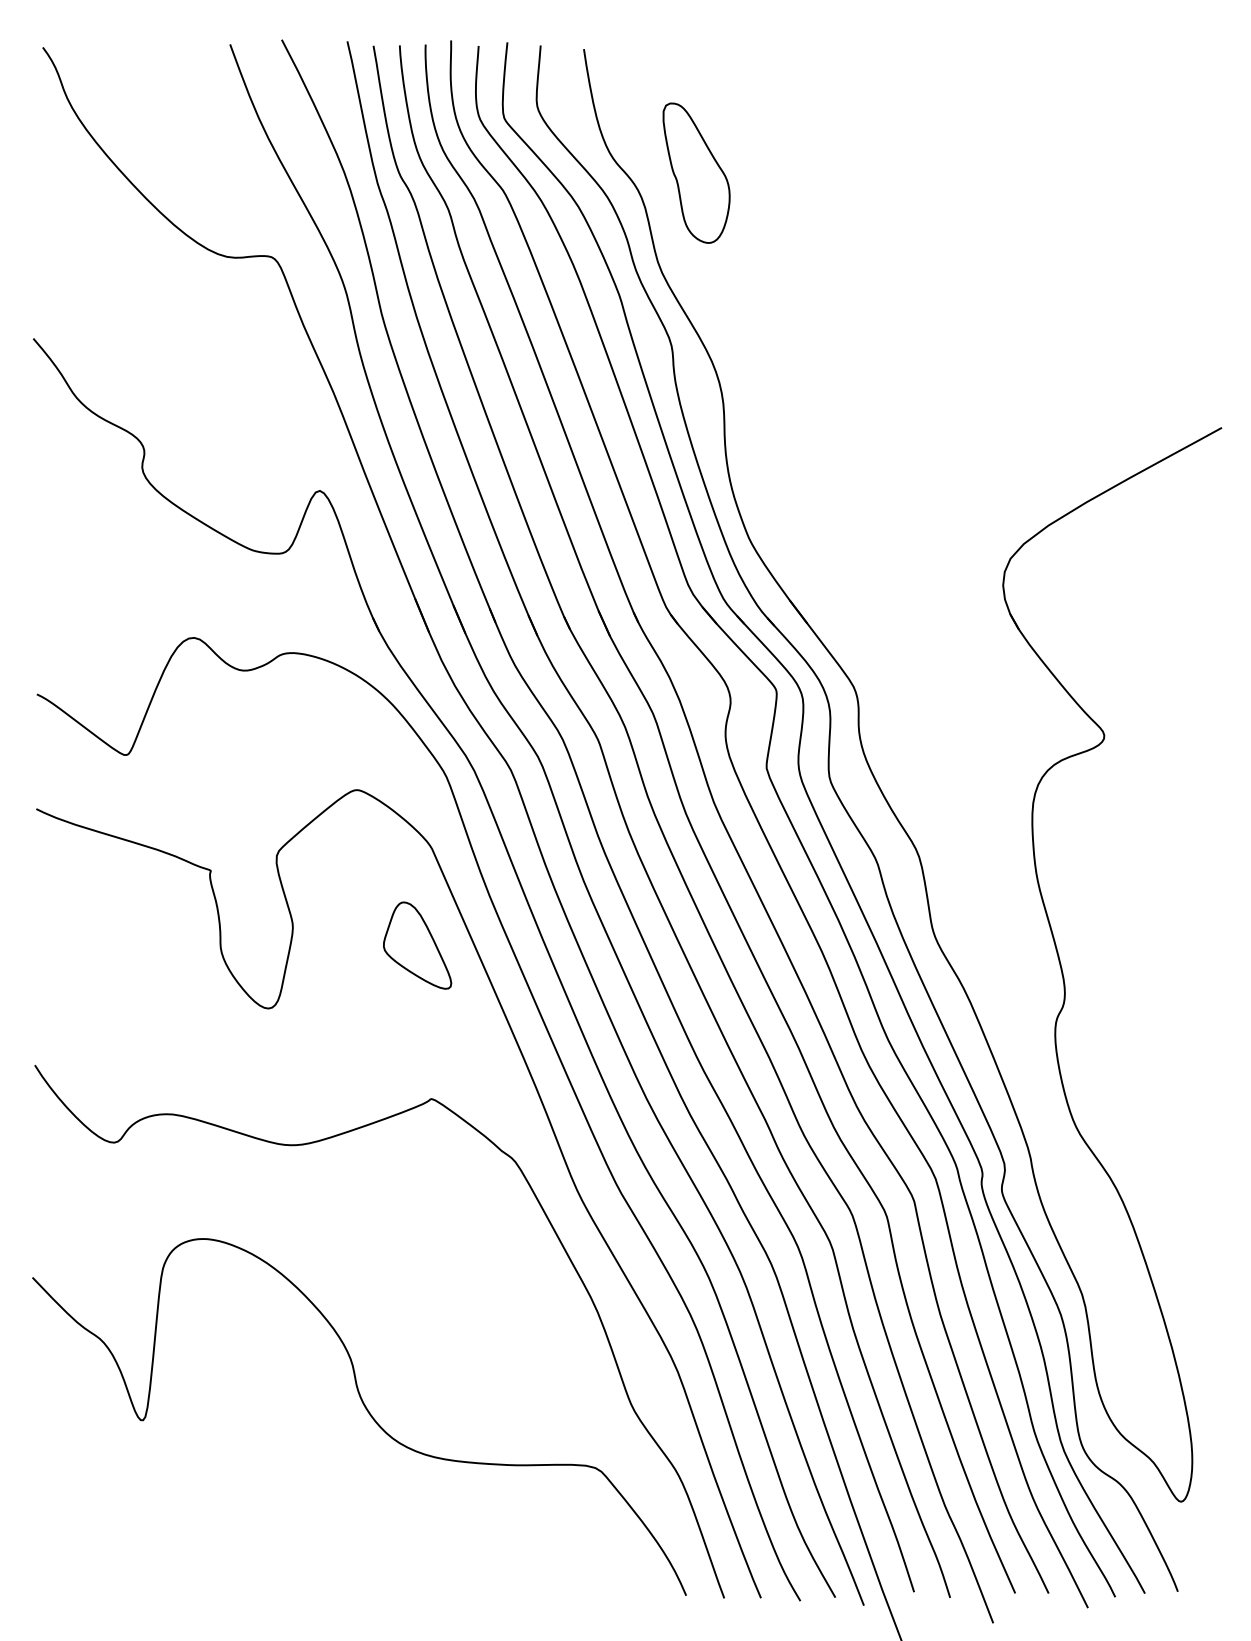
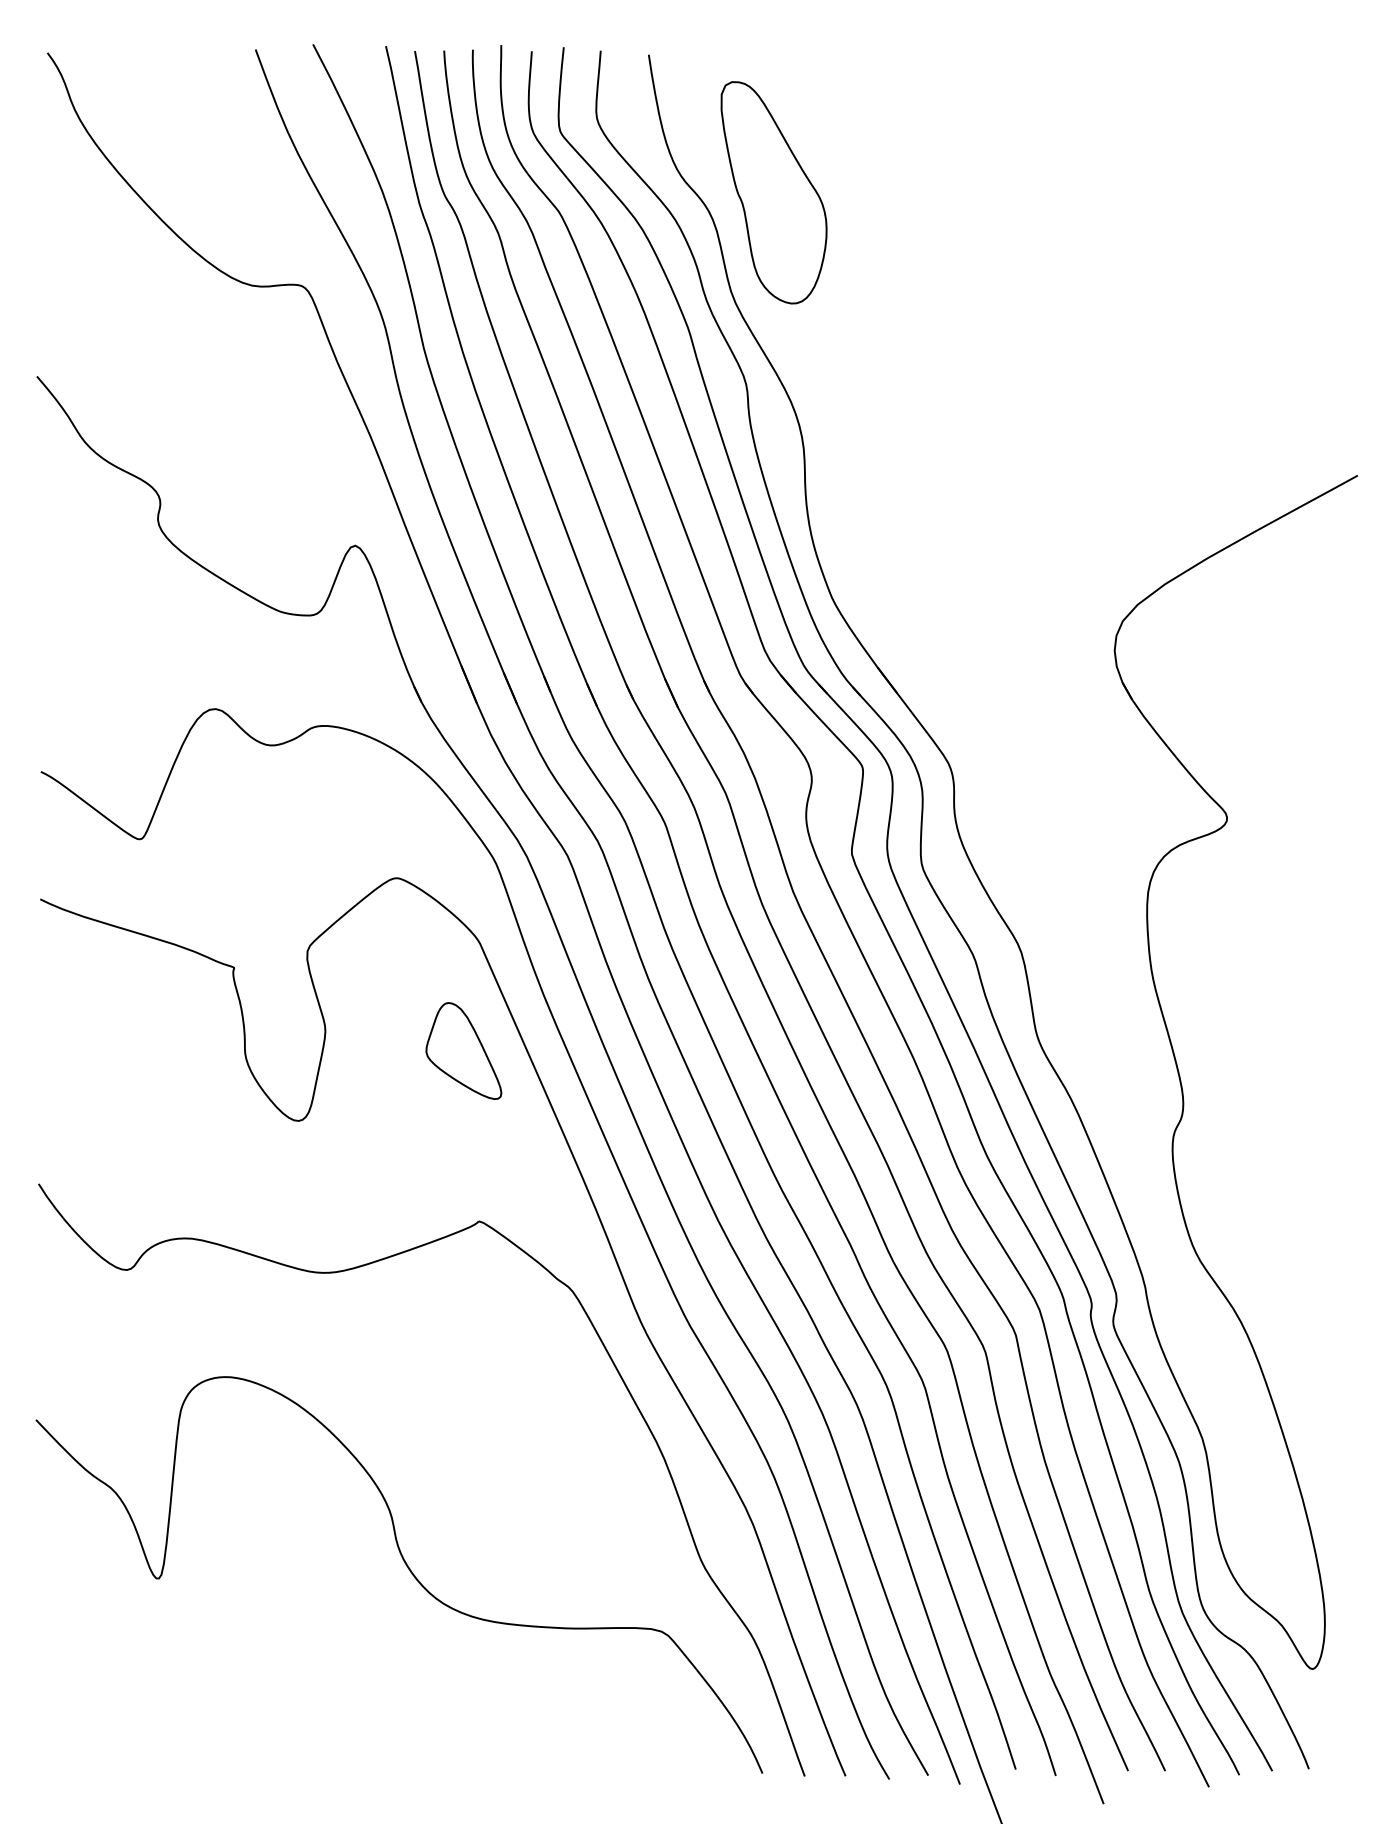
part: (696, 172) -> (773, 191), size x1.43

